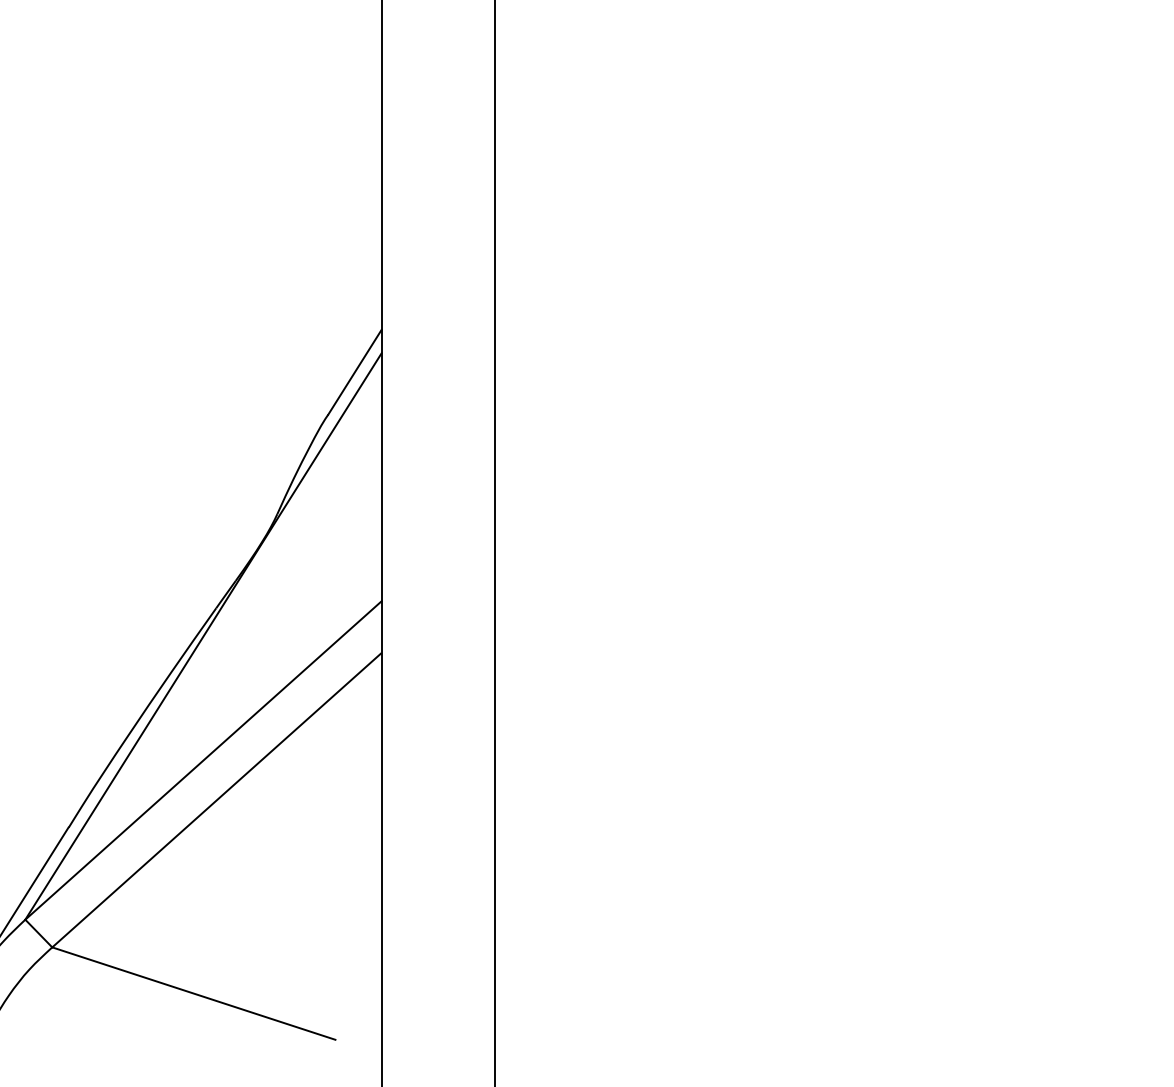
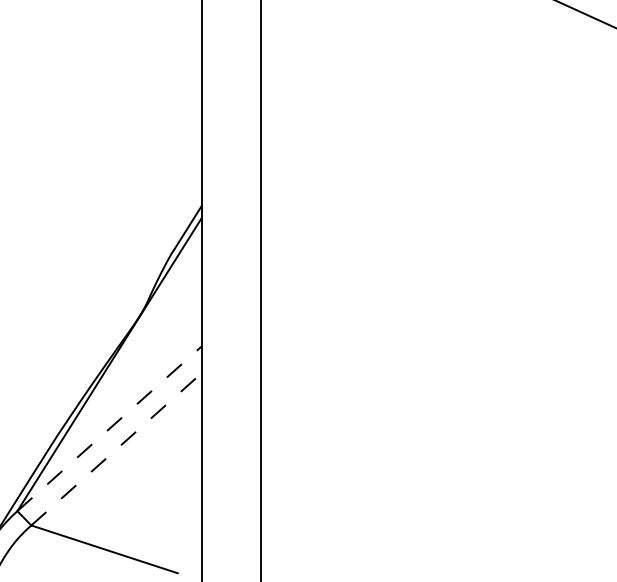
line: (203, 759) -> (109, 428), solid -> dashed
line: (216, 800) -> (116, 449), solid -> dashed

